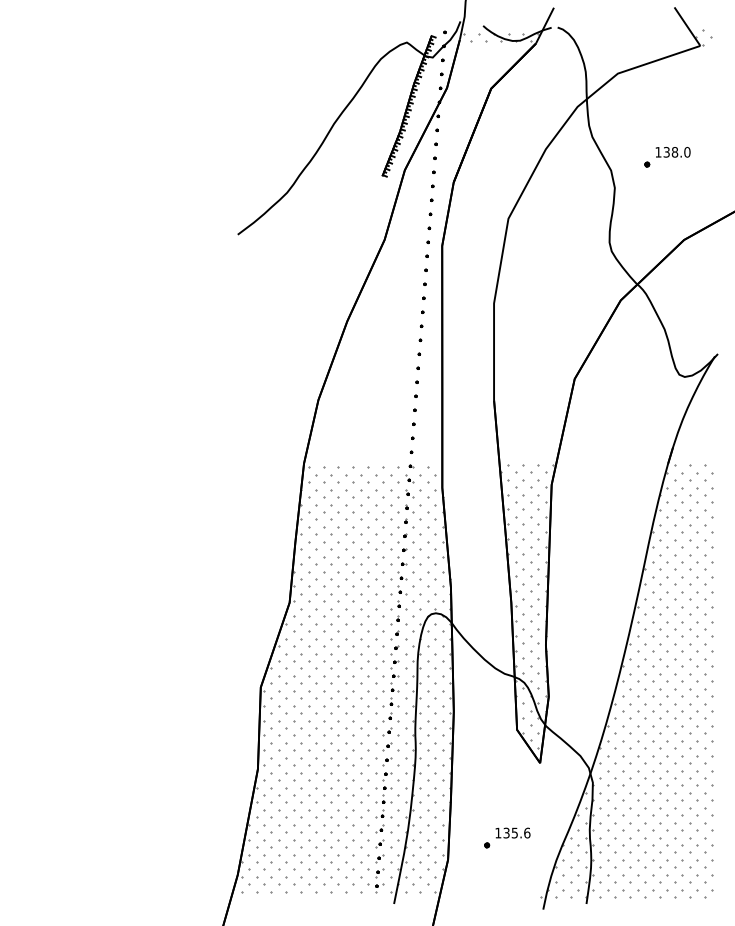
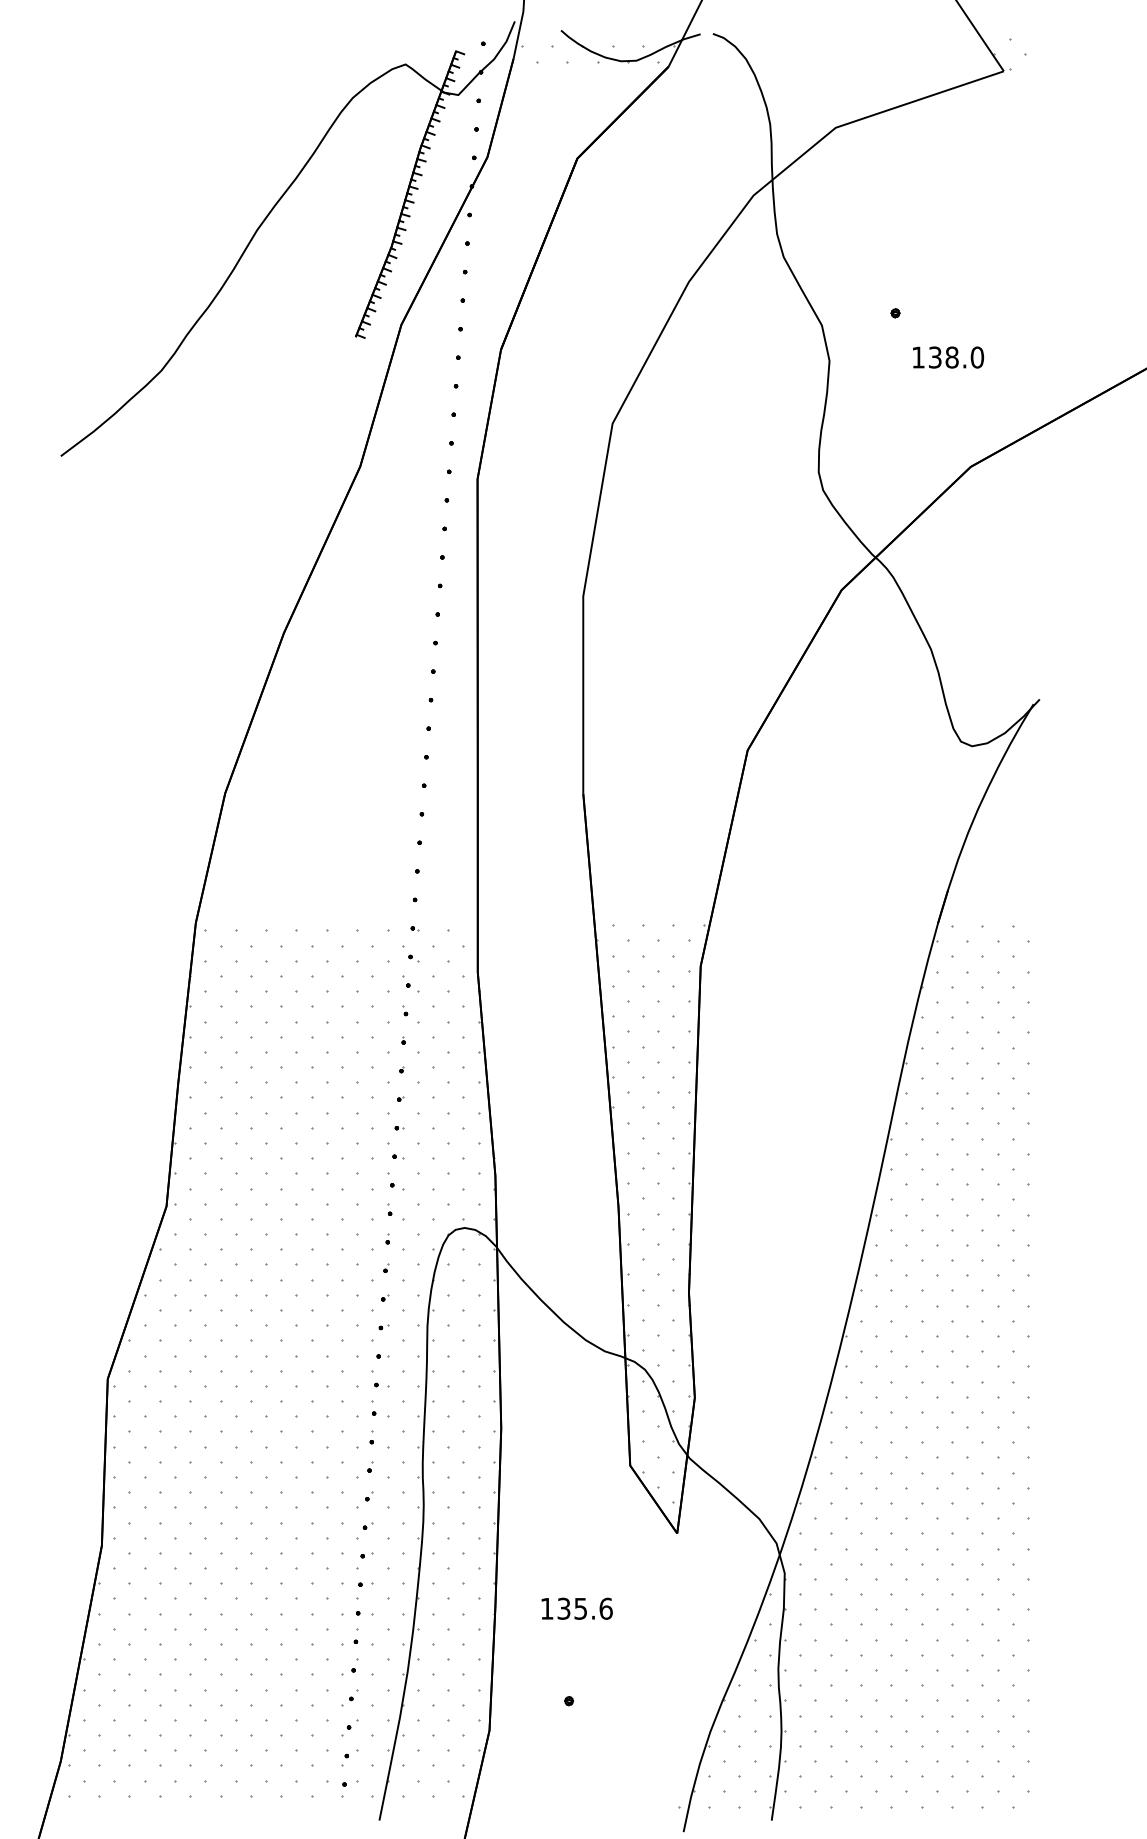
text: (672, 152) -> (947, 357), moved
text: (512, 832) -> (576, 1607), moved

